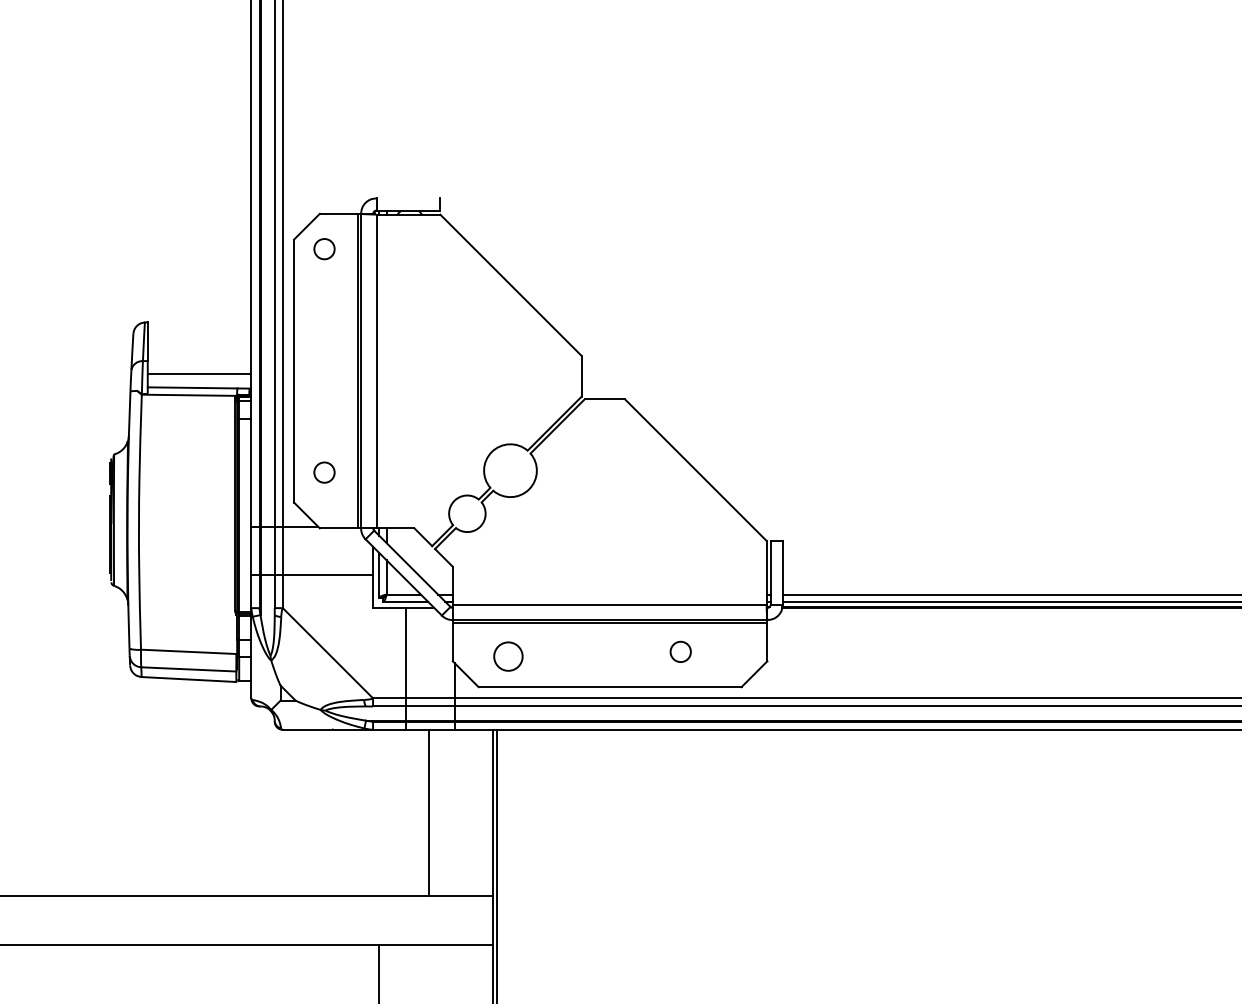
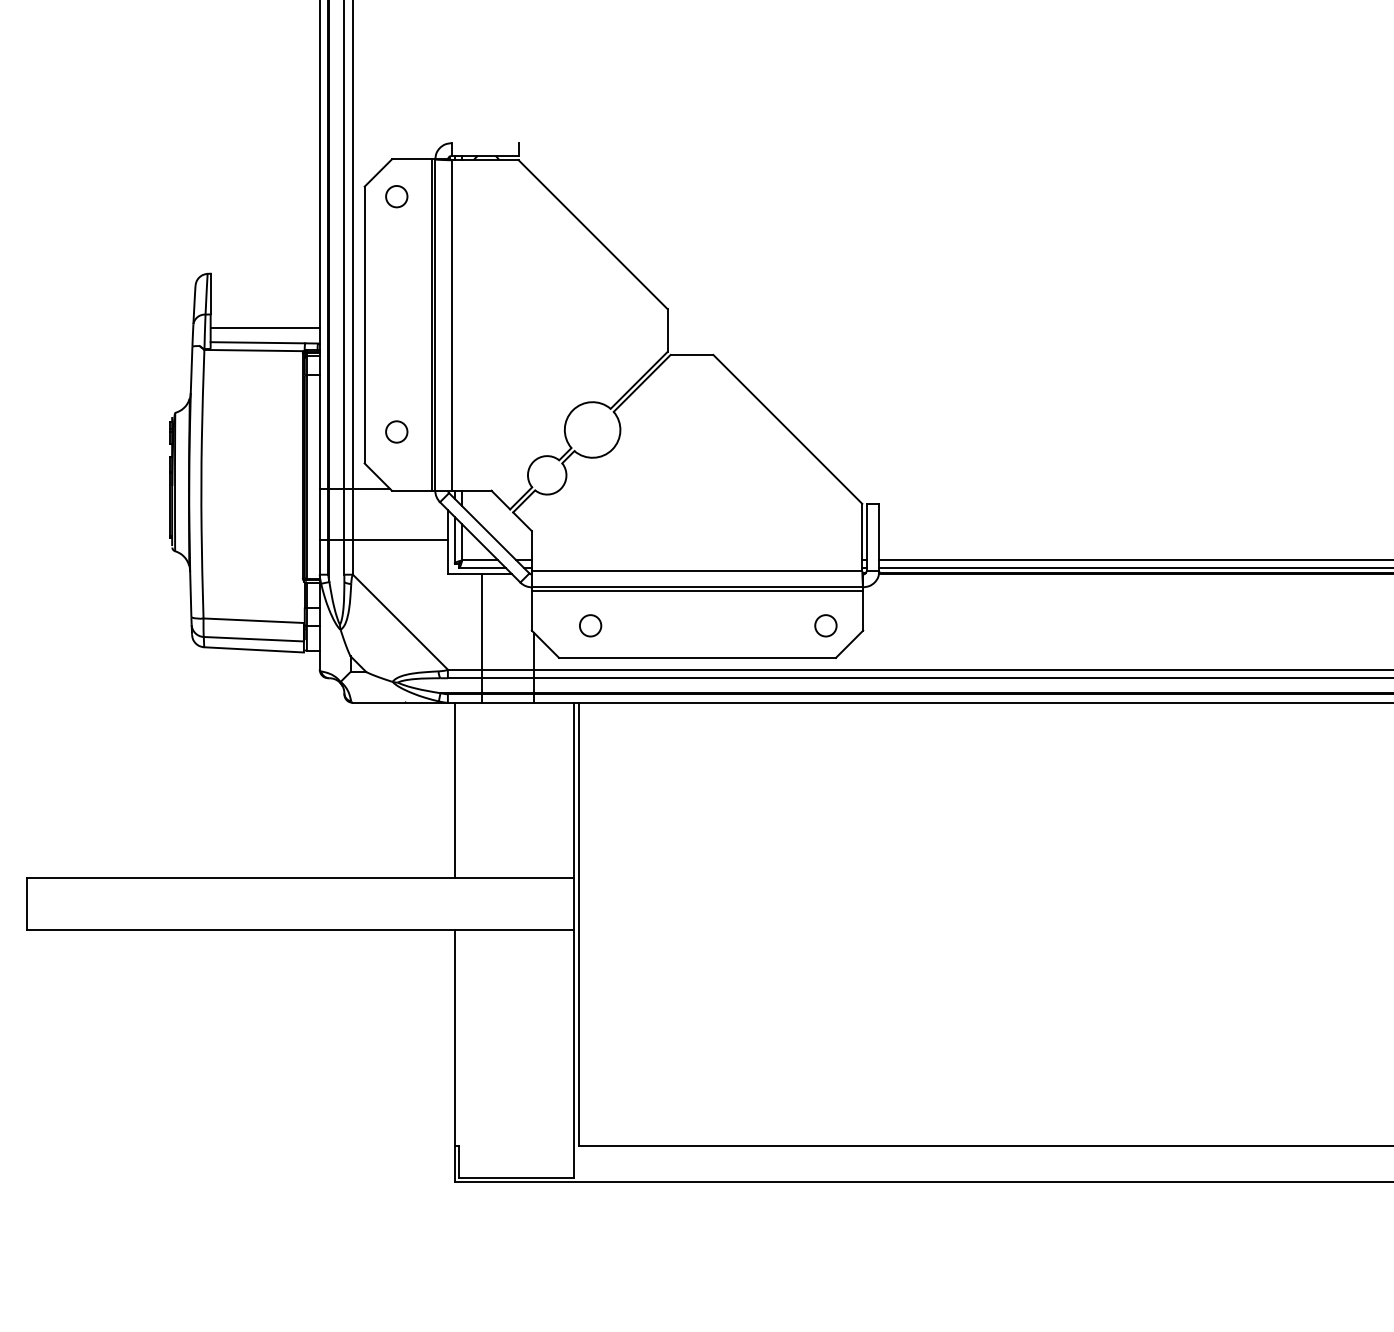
circle: (680, 651) -> (825, 625), moved
circle: (508, 656) -> (590, 625), size x0.71
line: (428, 813) -> (454, 790), moved

